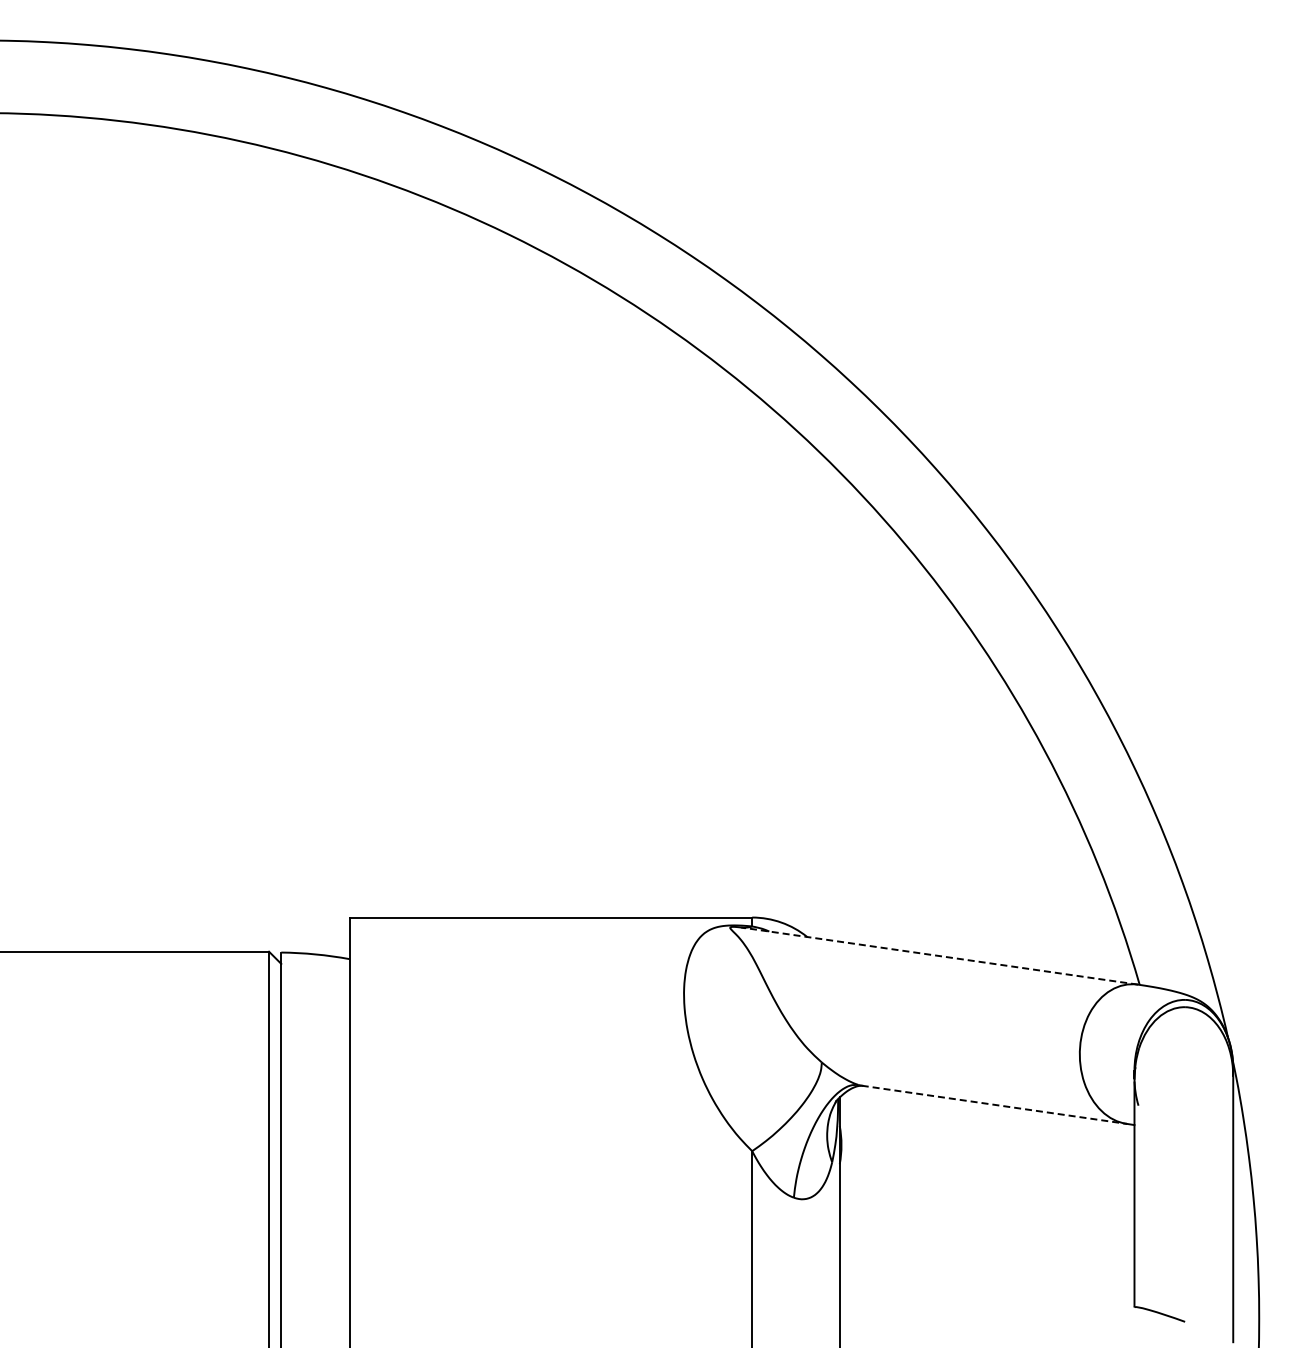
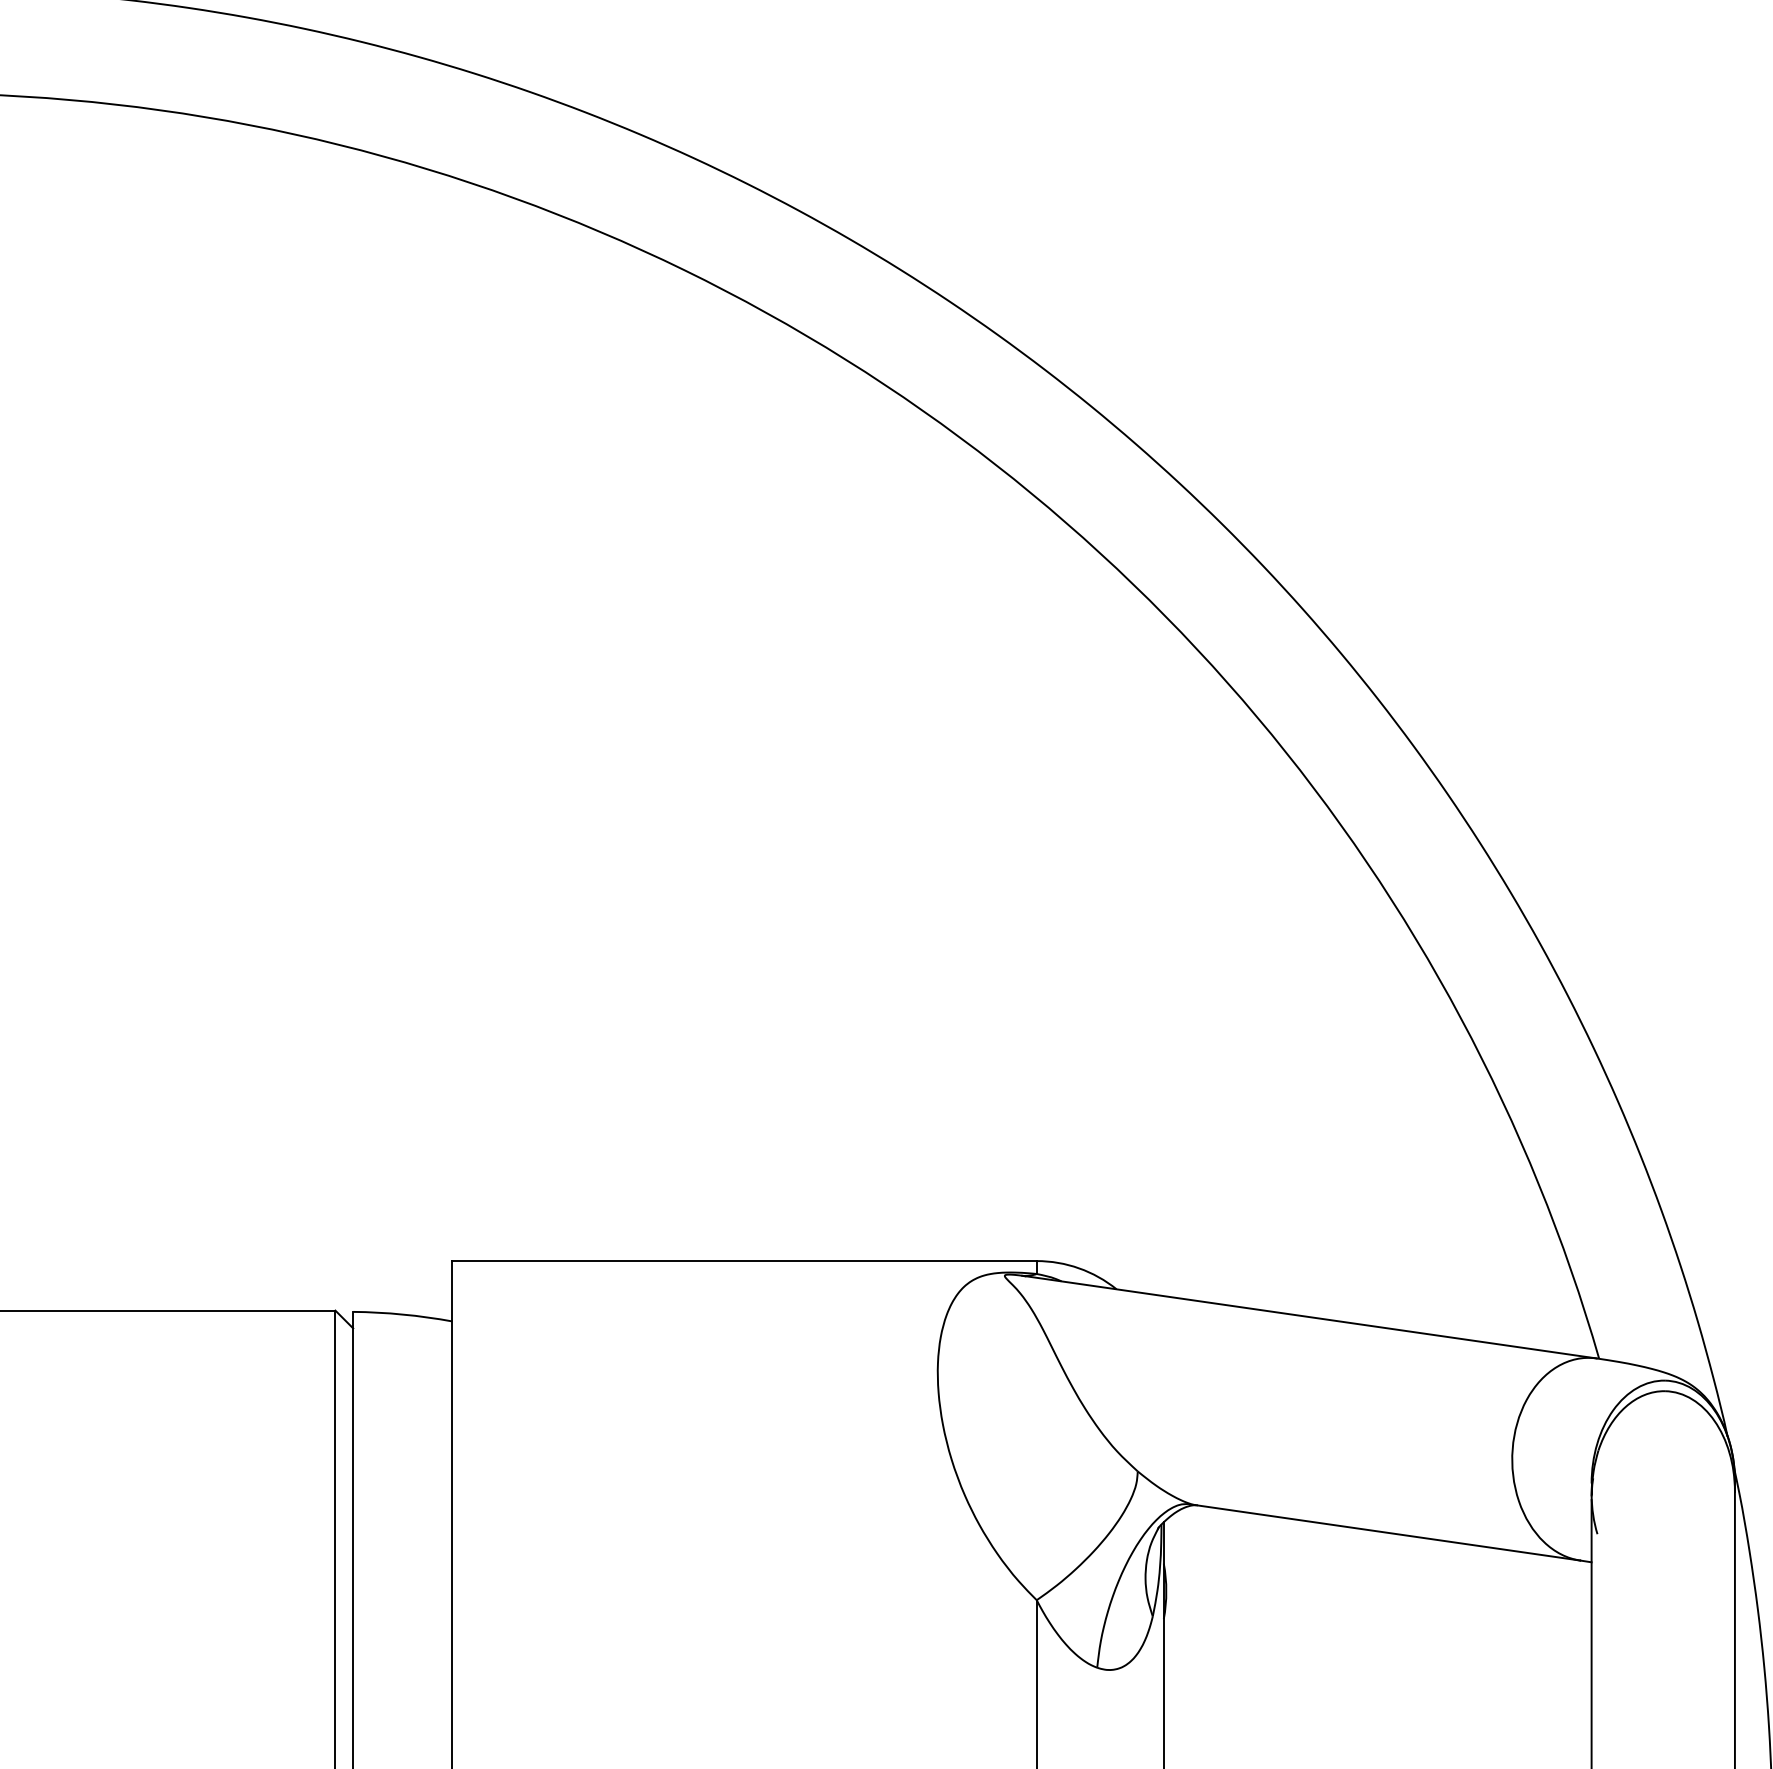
line: (941, 956) -> (1311, 1317), dashed -> solid
line: (994, 1104) -> (1388, 1532), dashed -> solid

